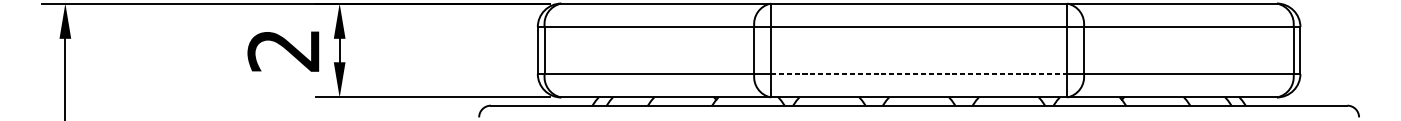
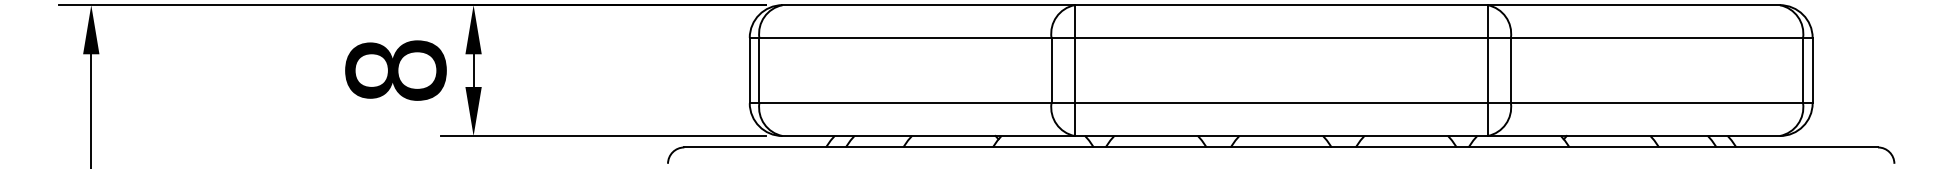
text: (283, 50) -> (395, 70), 2 -> 8
line: (919, 74) -> (1281, 103), dashed -> solid

